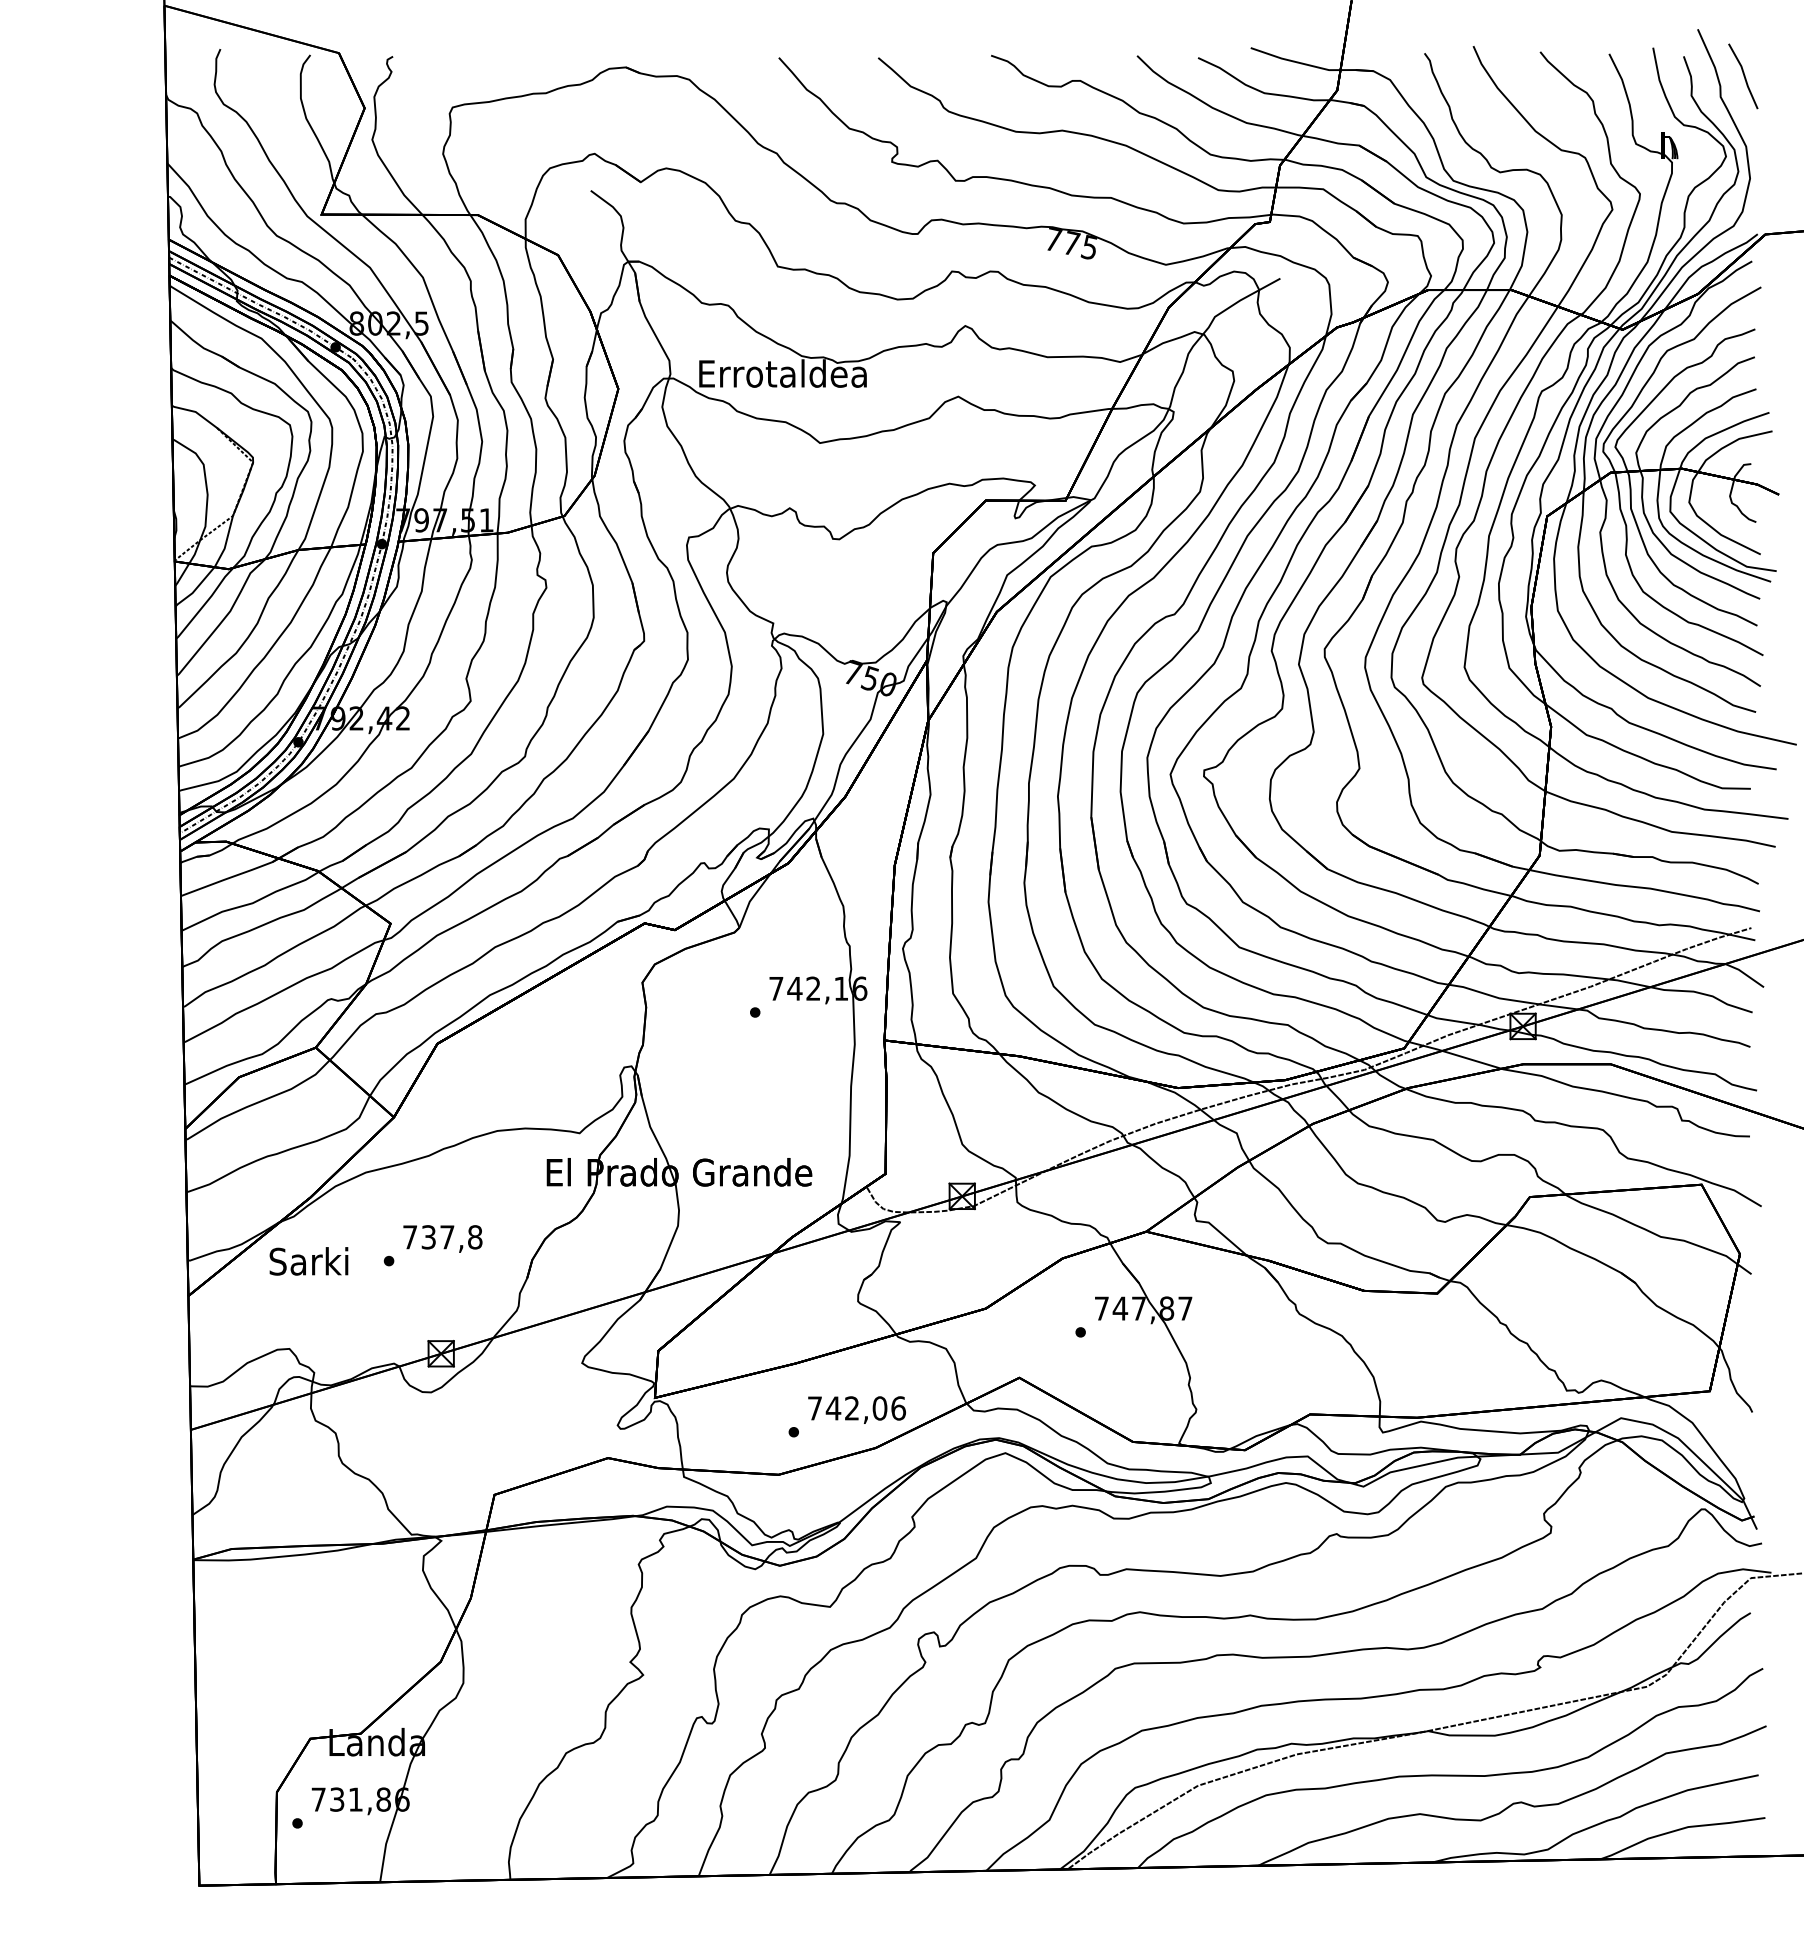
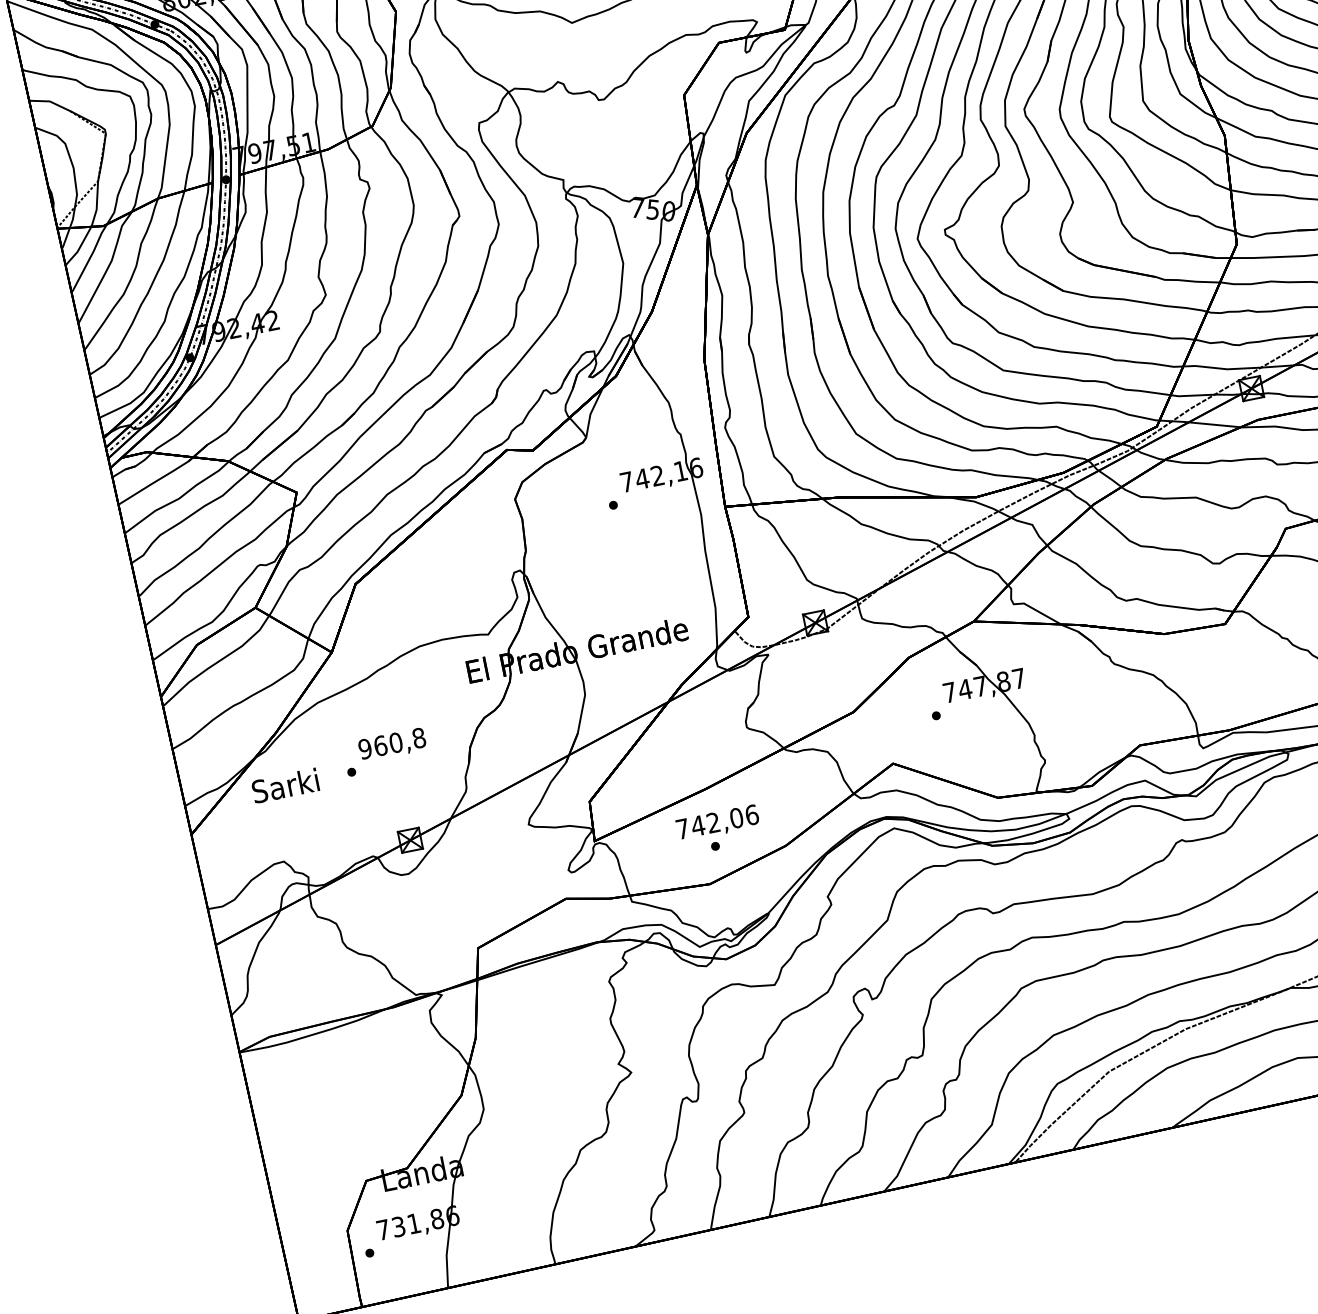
text: (428, 1237) -> (380, 746), 737,8 -> 960,8
text: (856, 1409) -> (717, 822), moved

